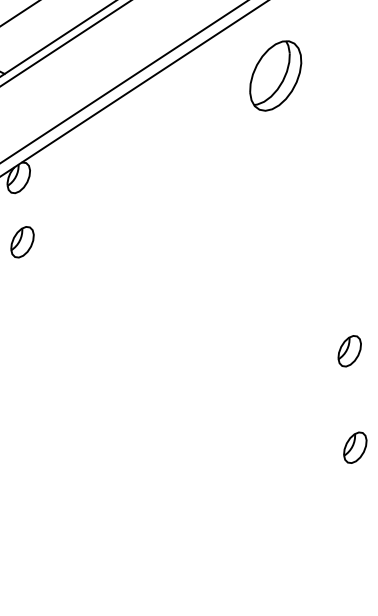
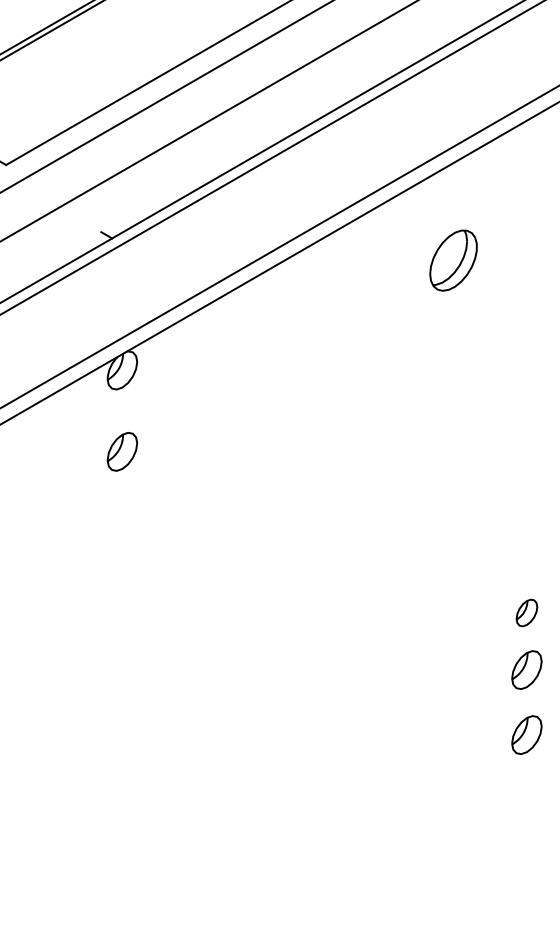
part: (275, 75) -> (453, 260), size x0.7
part: (349, 350) -> (526, 612), size x0.7
part: (351, 395) -> (526, 669), added

